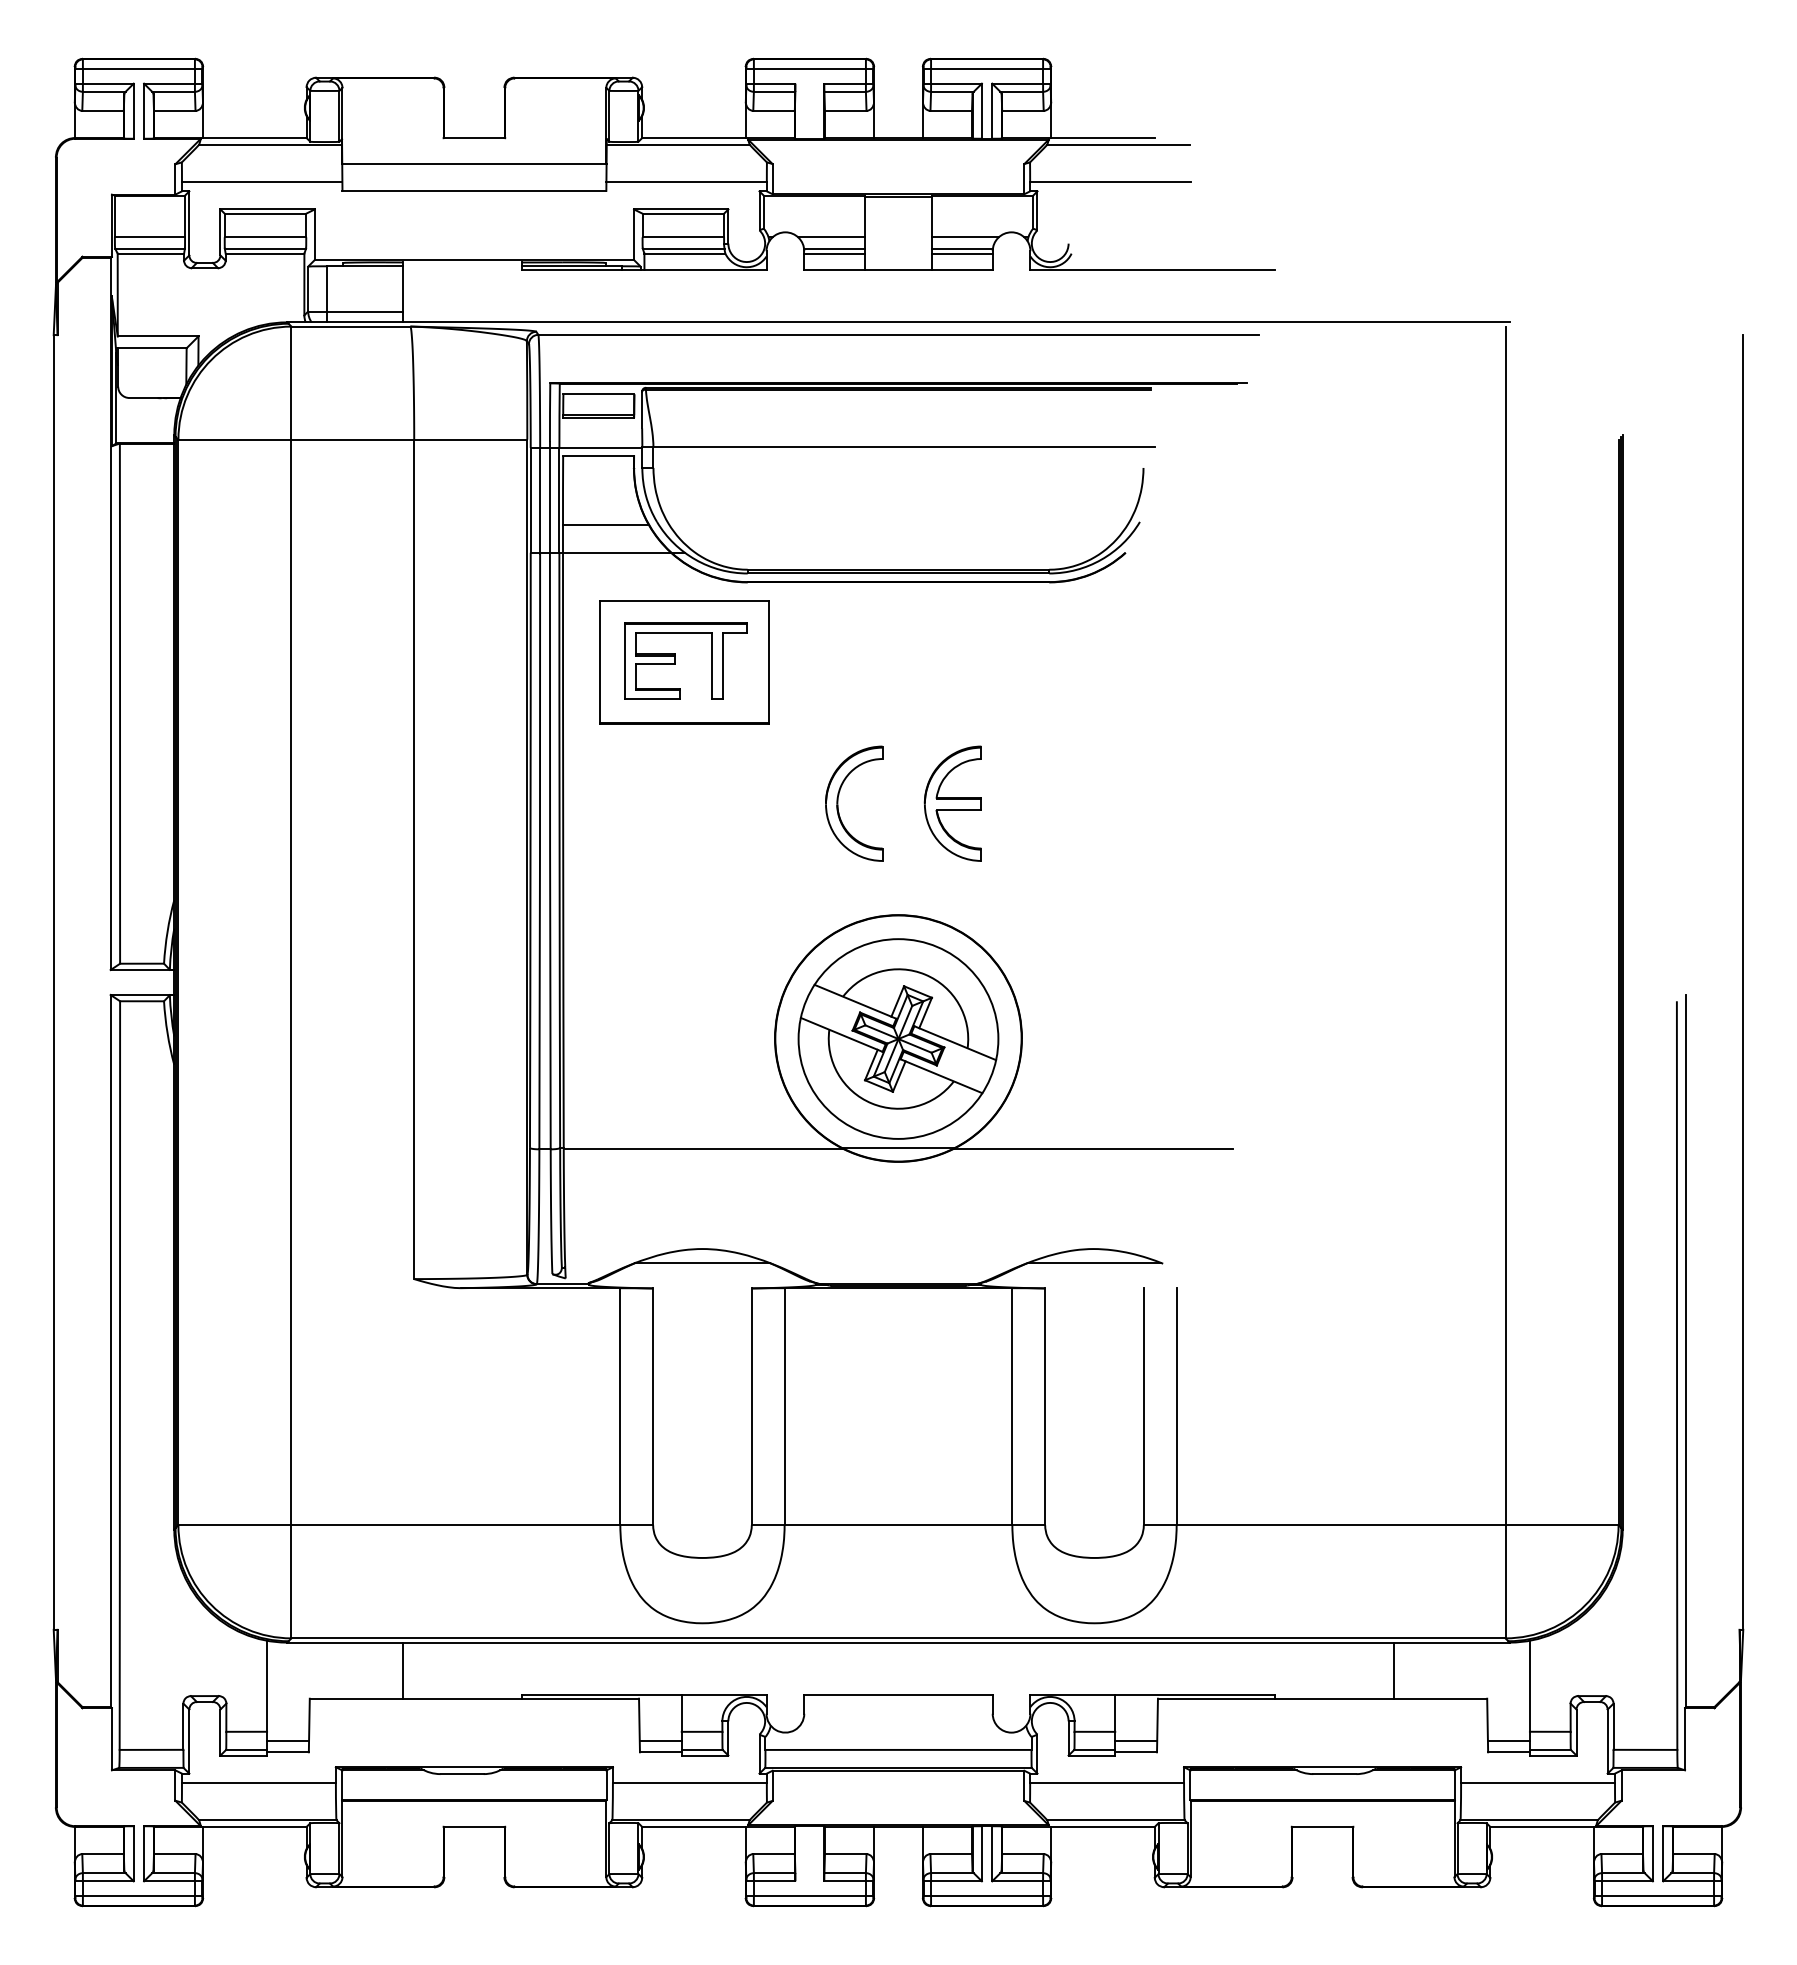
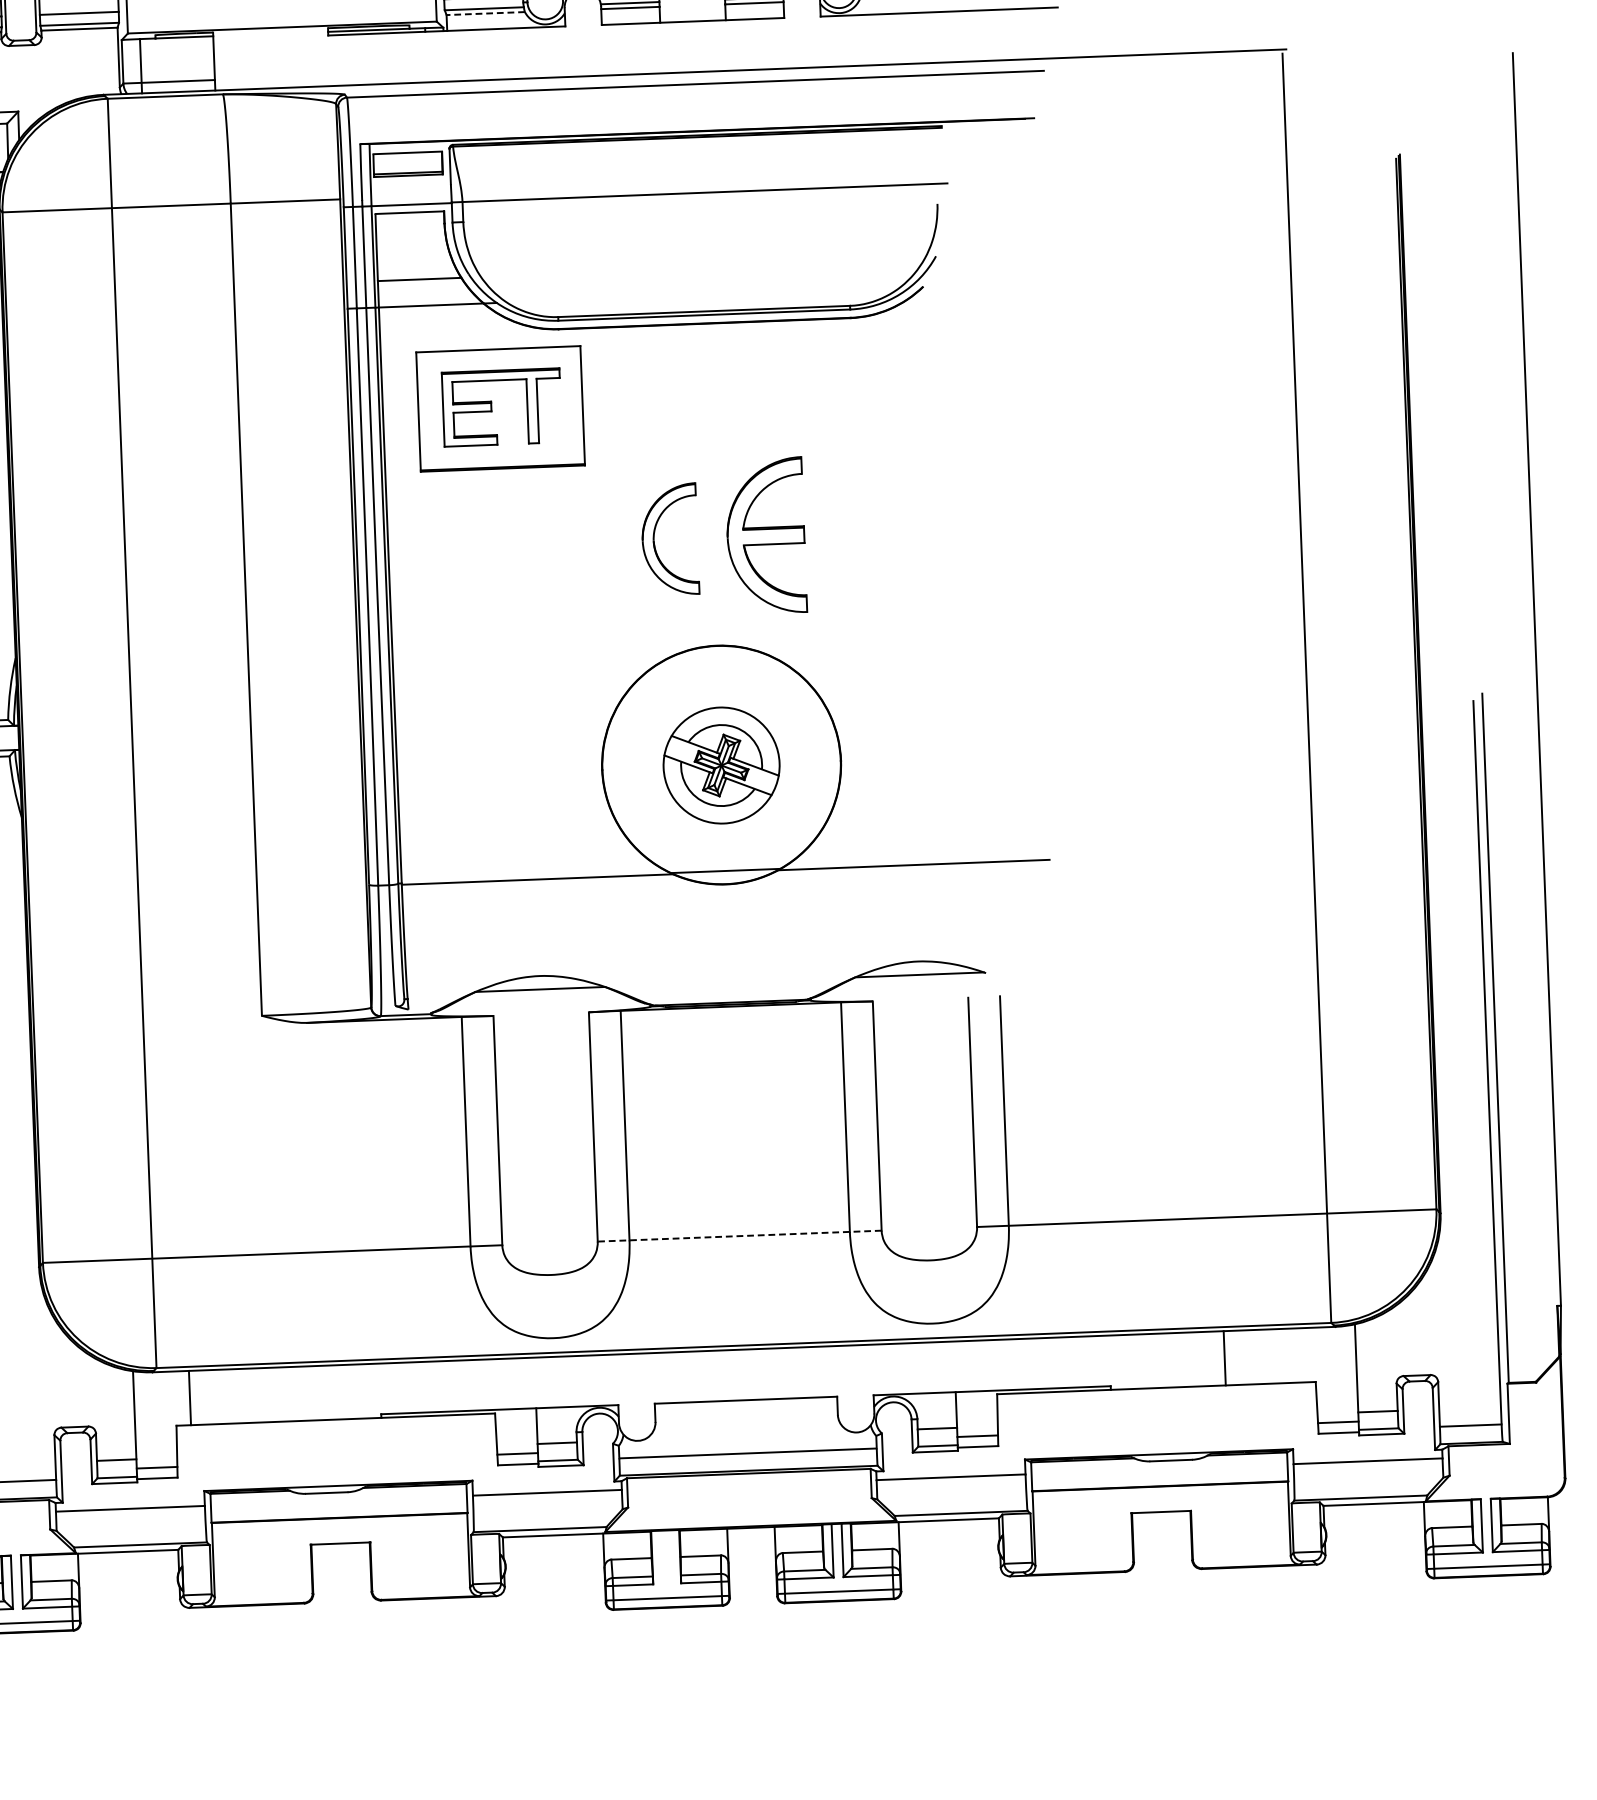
line: (684, 253) -> (485, 13), solid -> dashed
part: (952, 803) -> (765, 535), size x1.4
part: (898, 1038) -> (721, 765), size x0.6
line: (898, 1525) -> (739, 1236), solid -> dashed
line: (402, 1670) -> (189, 1397), moved

